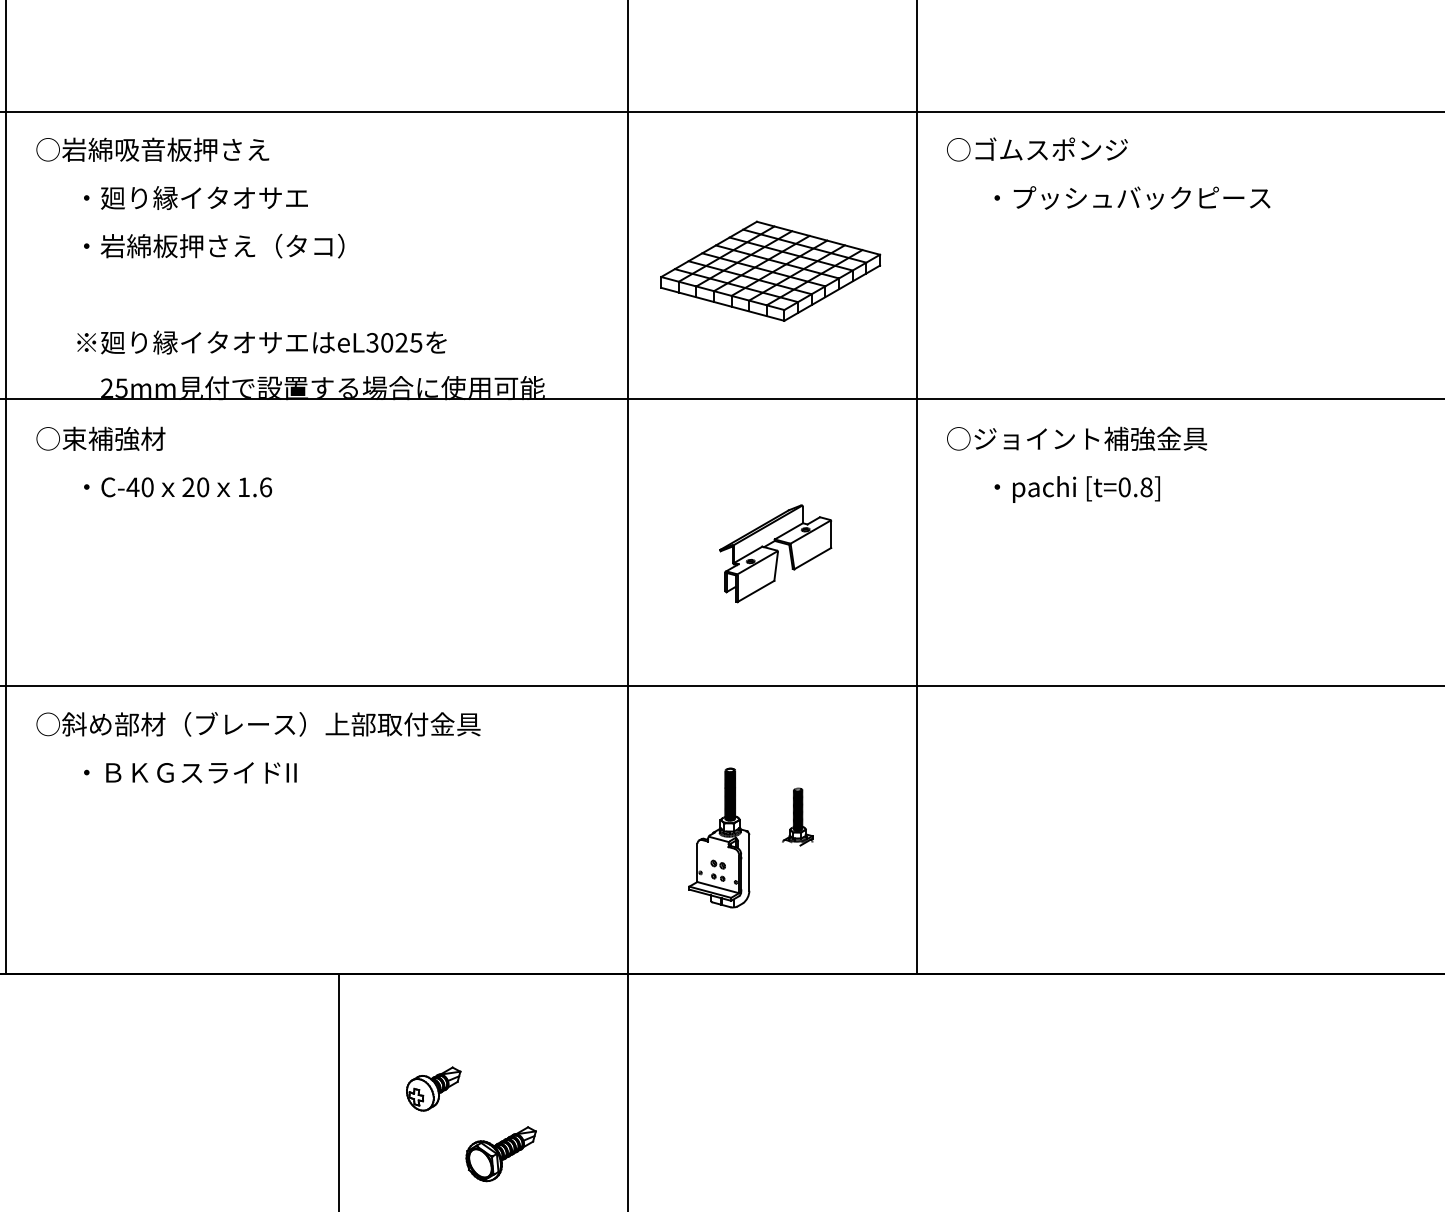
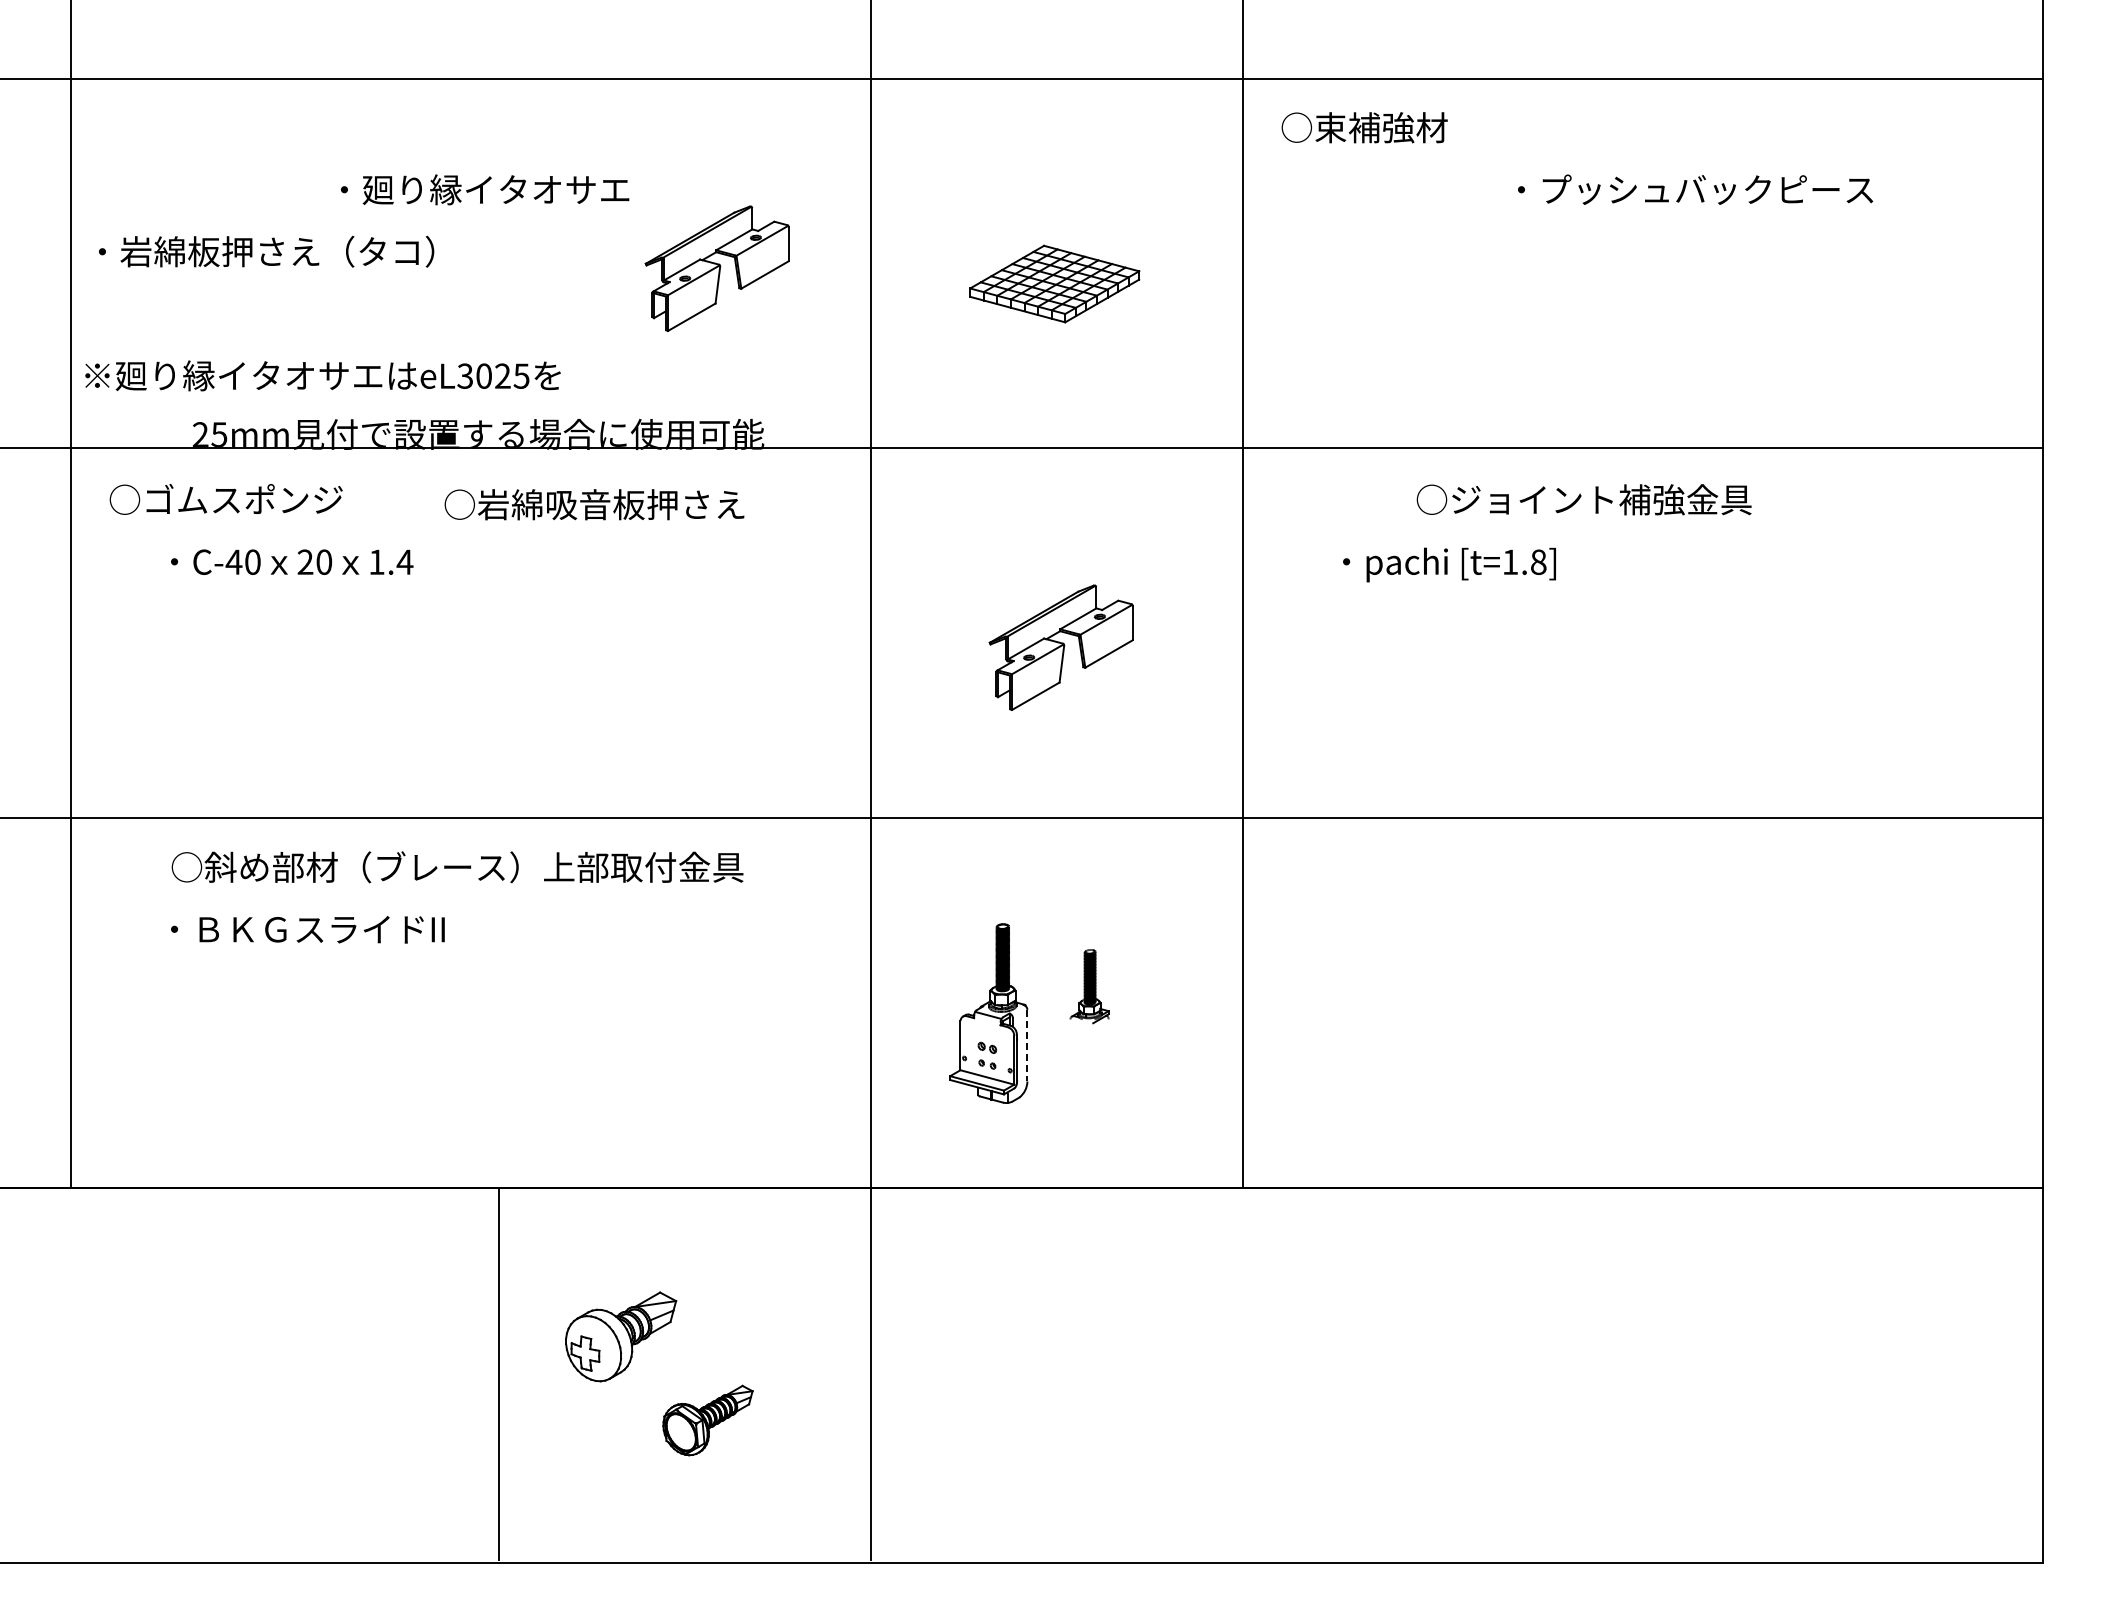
text: (152, 149) -> (594, 504), moved
text: (1050, 149) -> (1414, 127), ○ゴムスポンジ -> ○束補強材
text: (196, 197) -> (485, 189), moved
text: (1132, 197) -> (1695, 189), moved
text: (214, 245) -> (266, 251), moved
part: (507, 259) -> (716, 268), added
part: (770, 270) -> (1054, 283), size x0.6
text: (261, 342) -> (322, 375), moved
text: (139, 438) -> (242, 499), ○束補強材 -> ○ゴムスポンジ
text: (1076, 438) -> (1583, 499), moved
text: (265, 486) -> (404, 561), 1.6 -> 1.4
text: (1124, 486) -> (1510, 561), [t=0.8] -> [t=1.8]
text: (258, 724) -> (457, 867), moved
line: (749, 862) -> (1027, 1045), solid -> dashed
part: (433, 1088) -> (620, 1336), size x1.6

